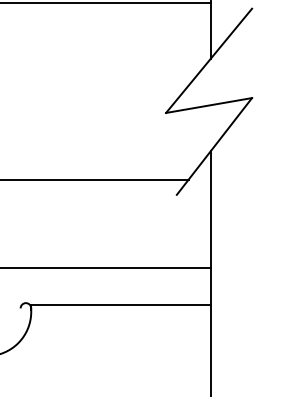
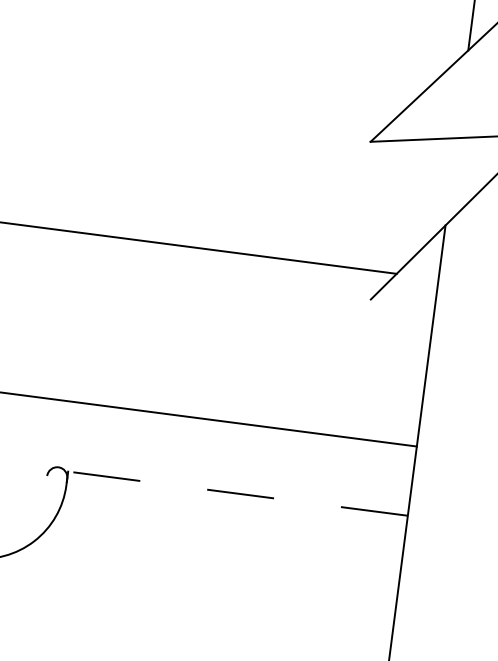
line: (120, 304) -> (237, 493), solid -> dashed

